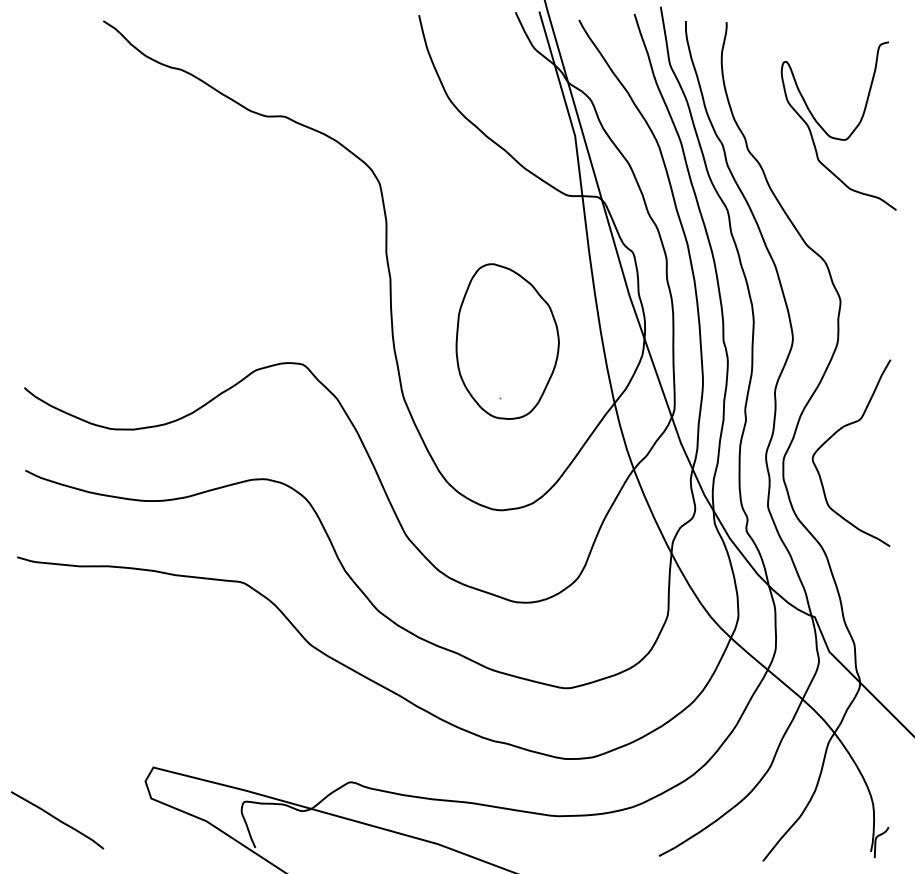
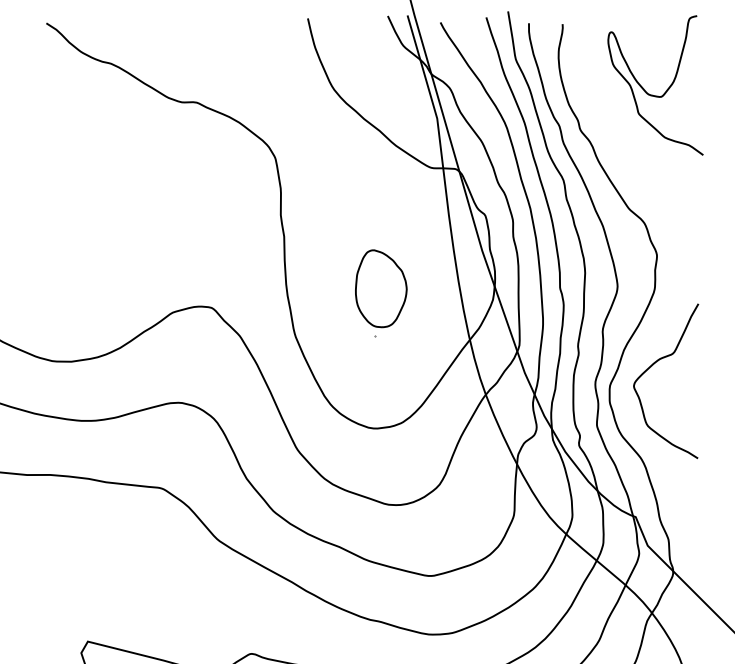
curve: (836, 137) -> (653, 94), moved
part: (507, 341) -> (381, 288), size x0.6

